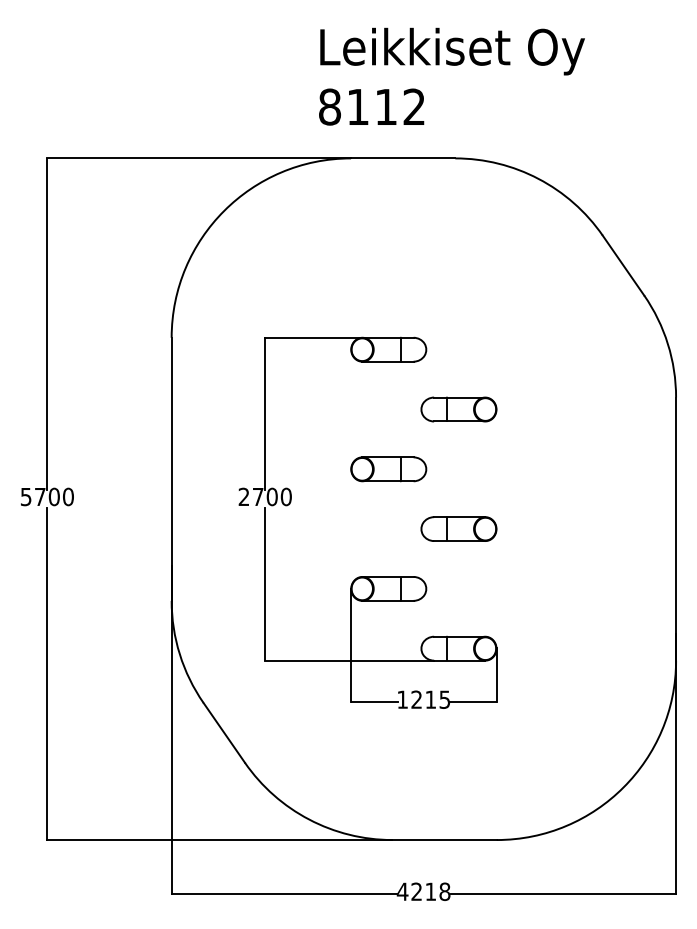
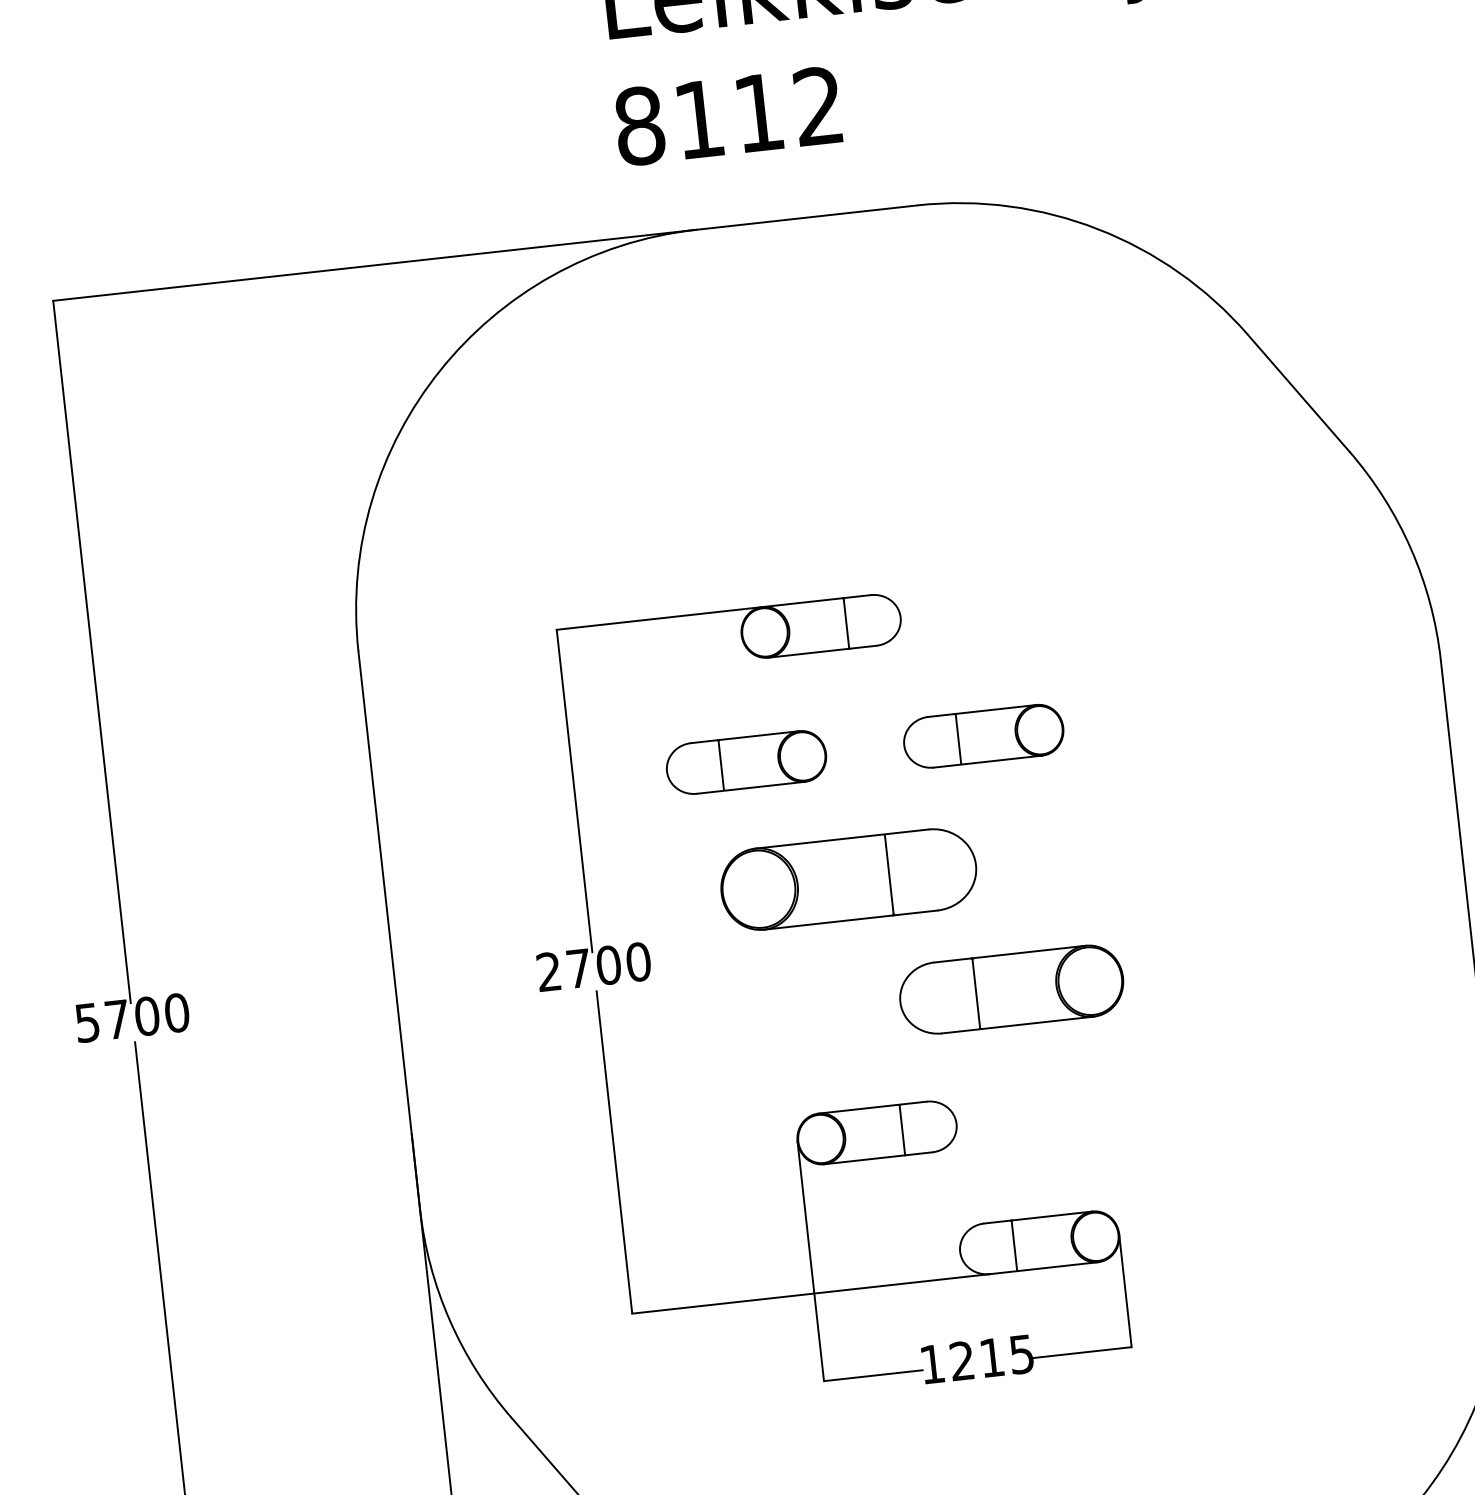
part: (346, 409) -> (745, 762), added
part: (388, 469) -> (848, 879), size x1.6
part: (458, 528) -> (1010, 988), size x1.4

